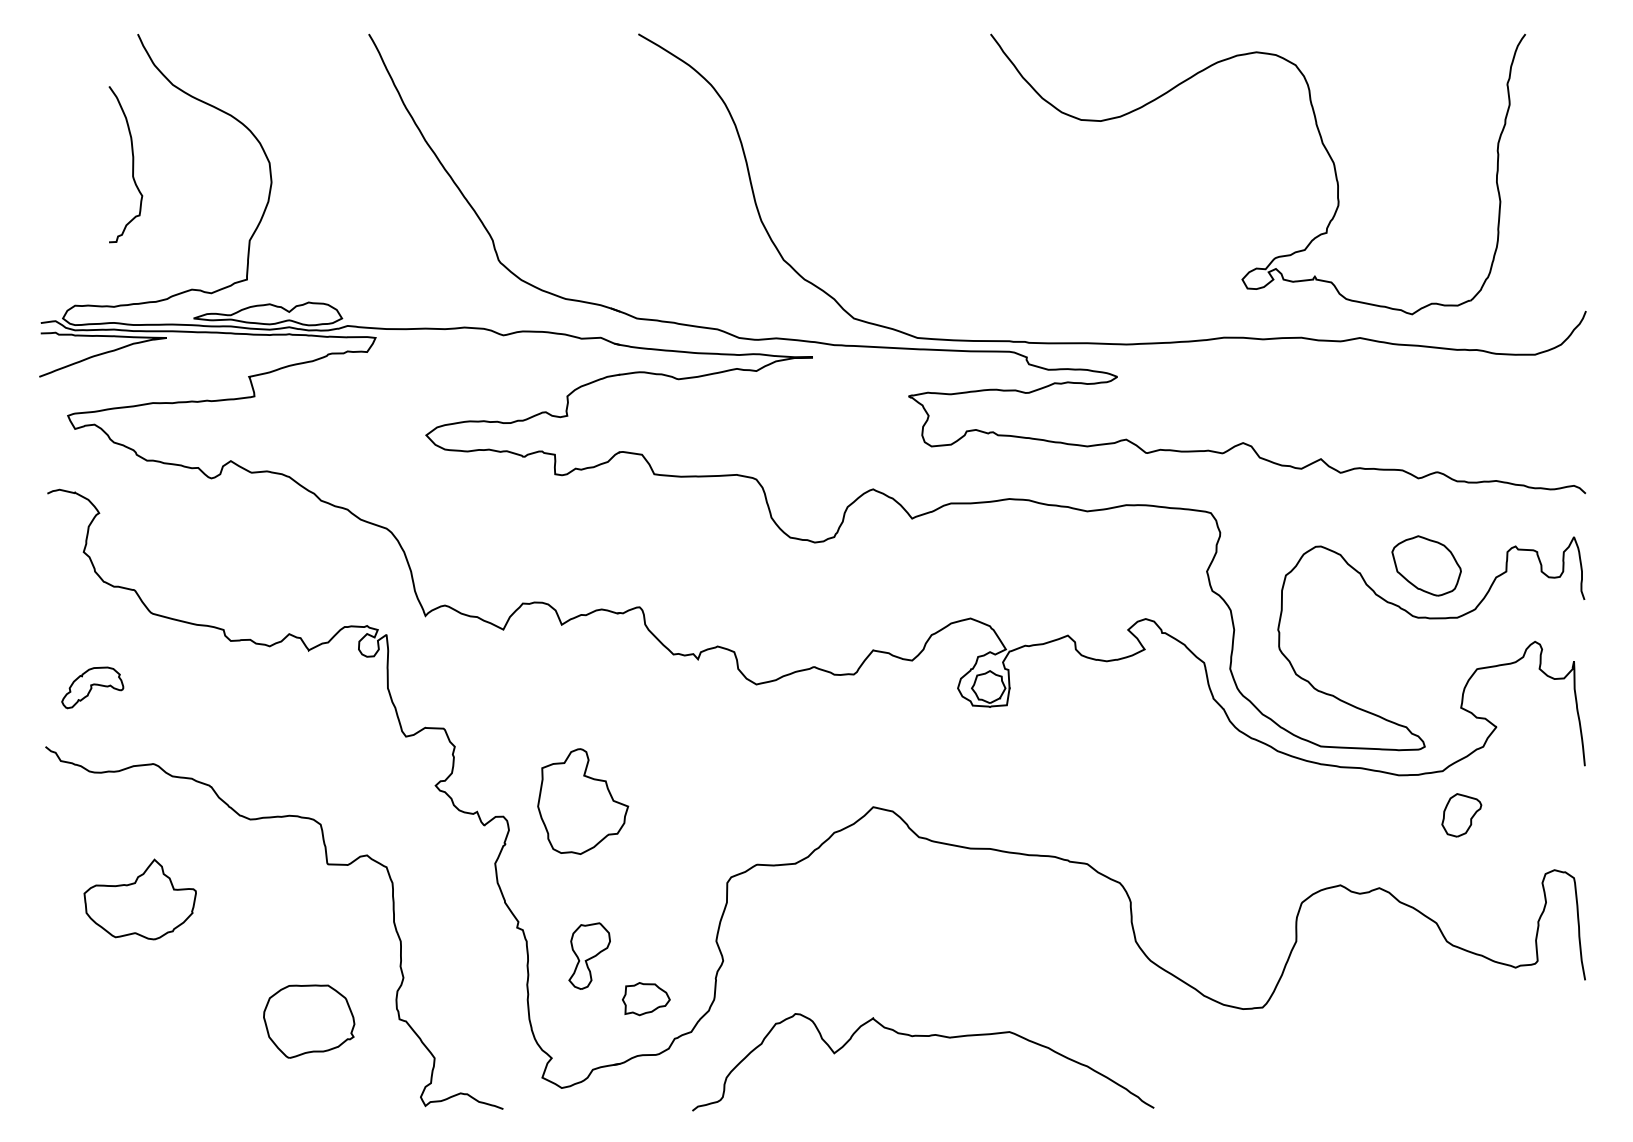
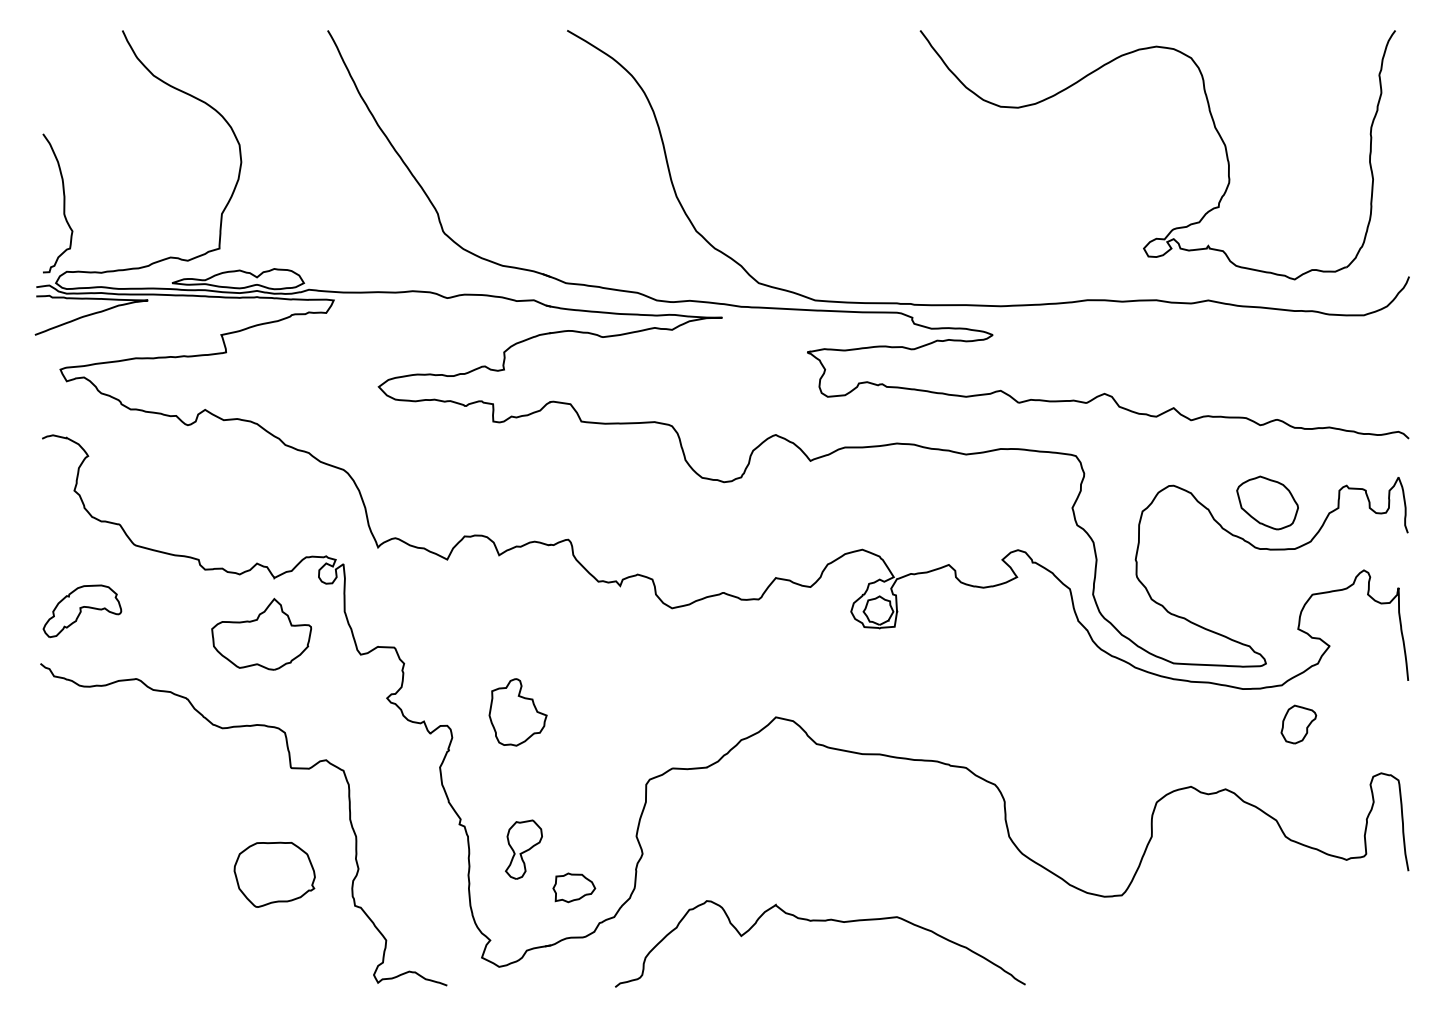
part: (1321, 144) -> (1214, 128), moved
curve: (132, 164) -> (63, 203), moved
part: (92, 688) -> (82, 611), size x1.43
part: (582, 801) -> (517, 712), size x0.71
part: (140, 898) -> (261, 633), moved
part: (308, 1021) -> (274, 874), moved

